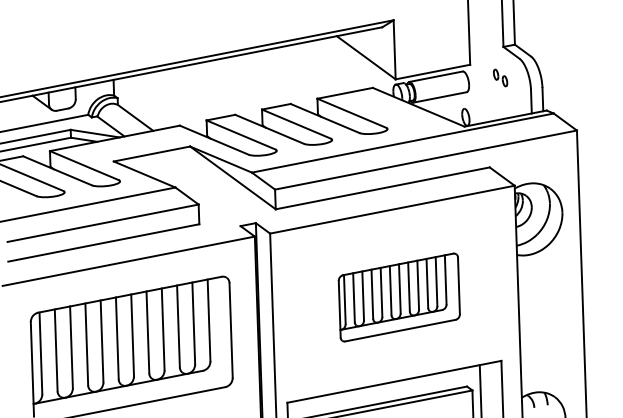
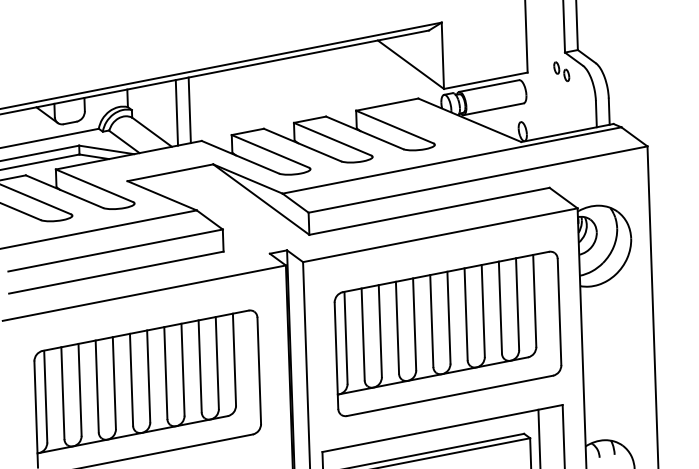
part: (500, 77) -> (561, 71), moved
line: (169, 98) -> (190, 110), added
line: (157, 100) -> (176, 112), added
part: (399, 297) -> (448, 333), size x1.67

